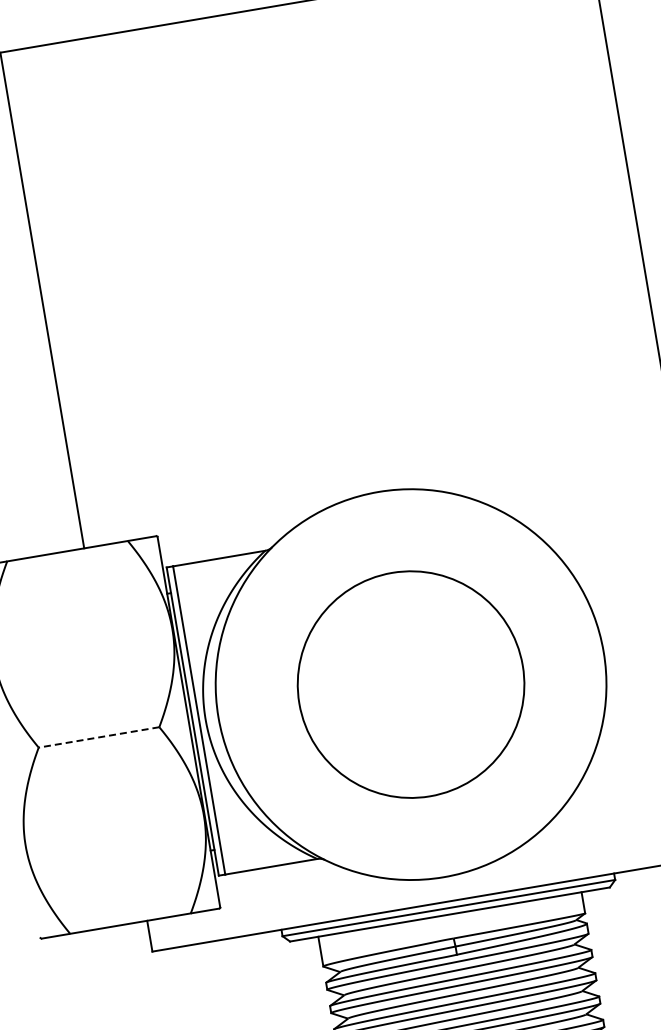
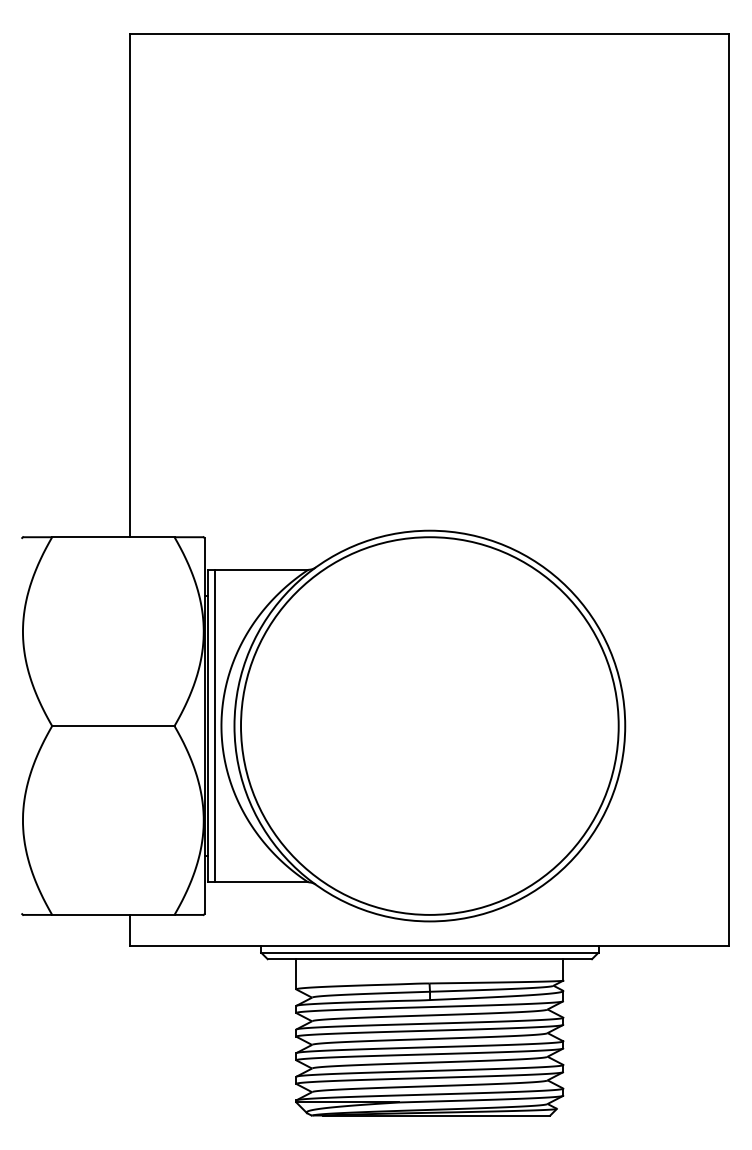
circle: (410, 684) -> (429, 725), size x1.67
line: (98, 737) -> (112, 726), dashed -> solid

